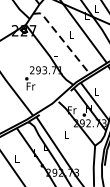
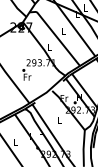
line: (62, 39) -> (55, 35), dashed -> solid

